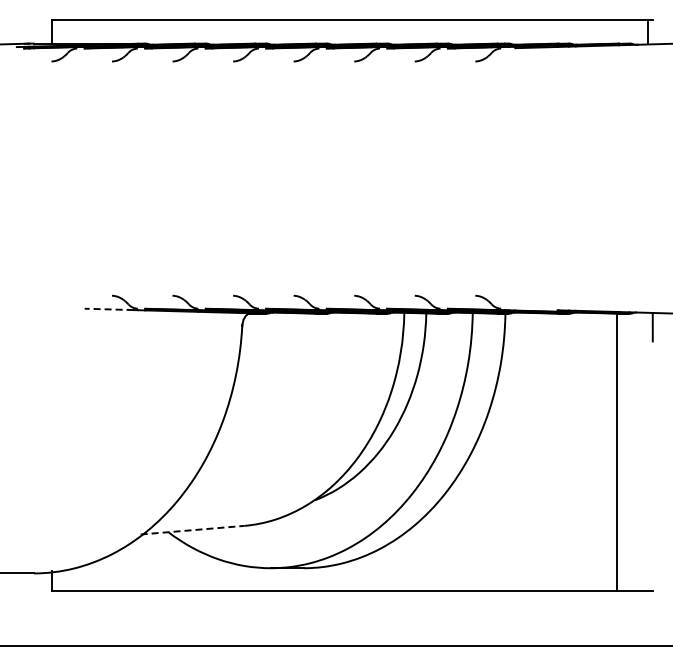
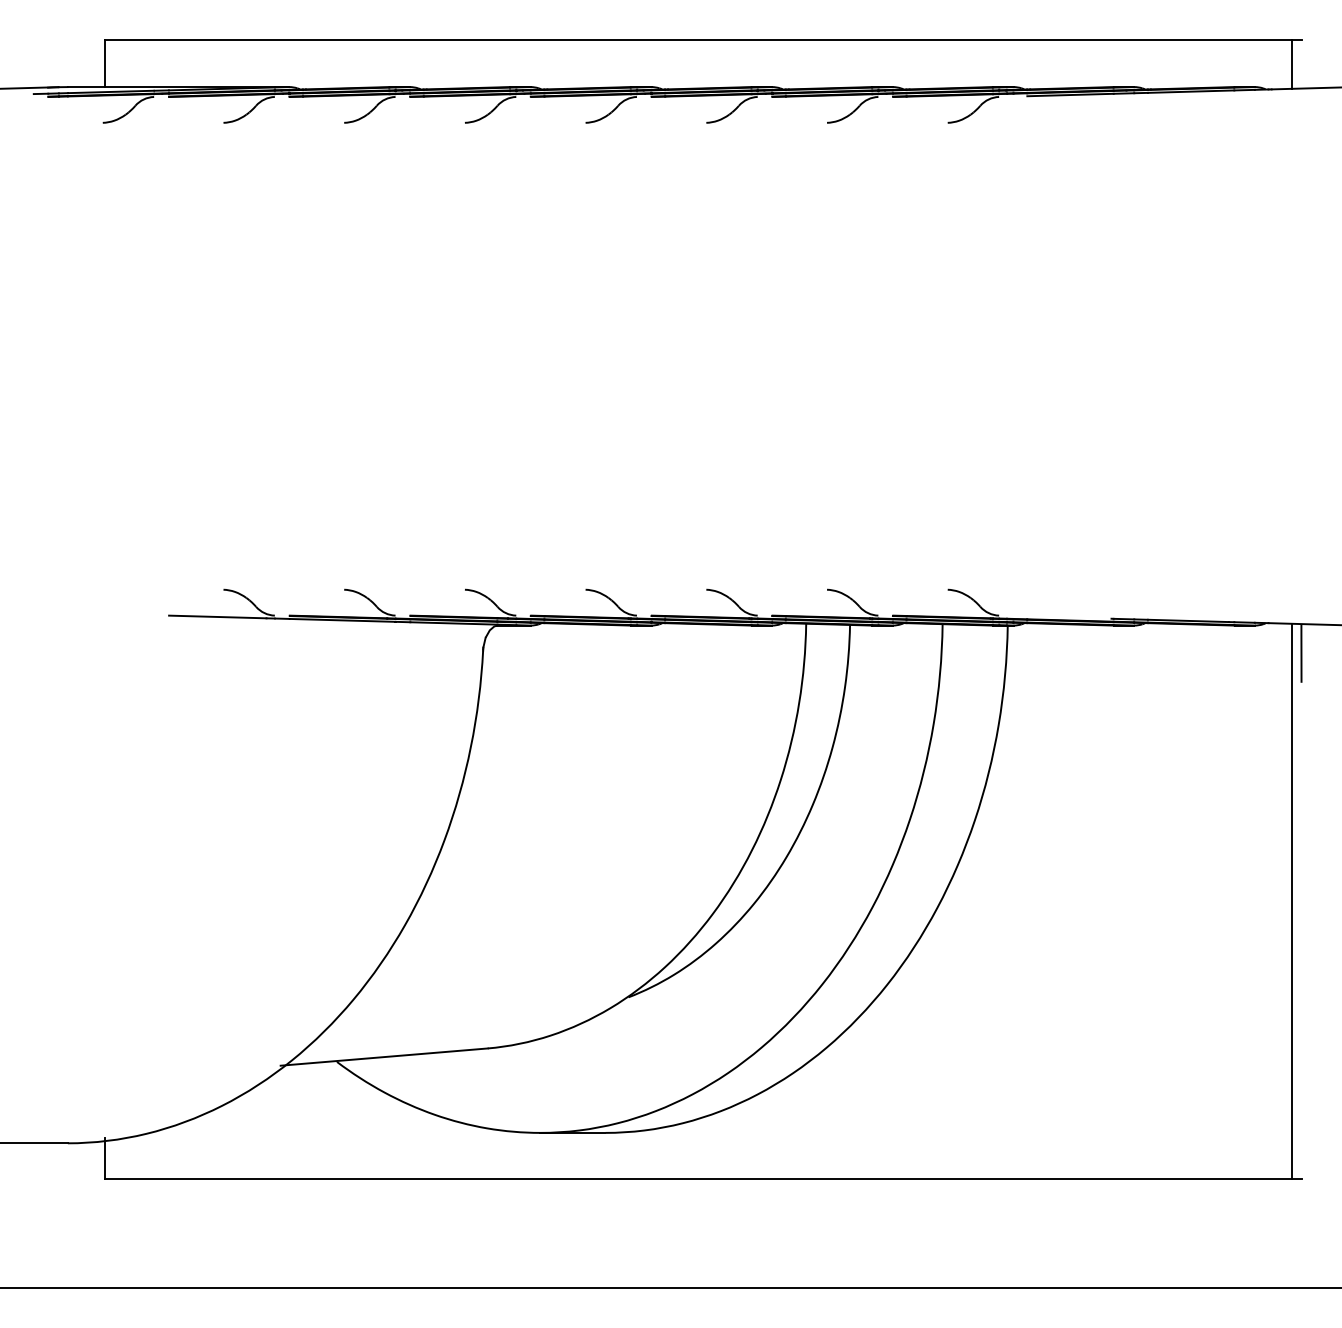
line: (108, 309) -> (216, 617), dashed -> solid
line: (617, 451) -> (1292, 900), moved
line: (193, 530) -> (385, 1057), dashed -> solid

